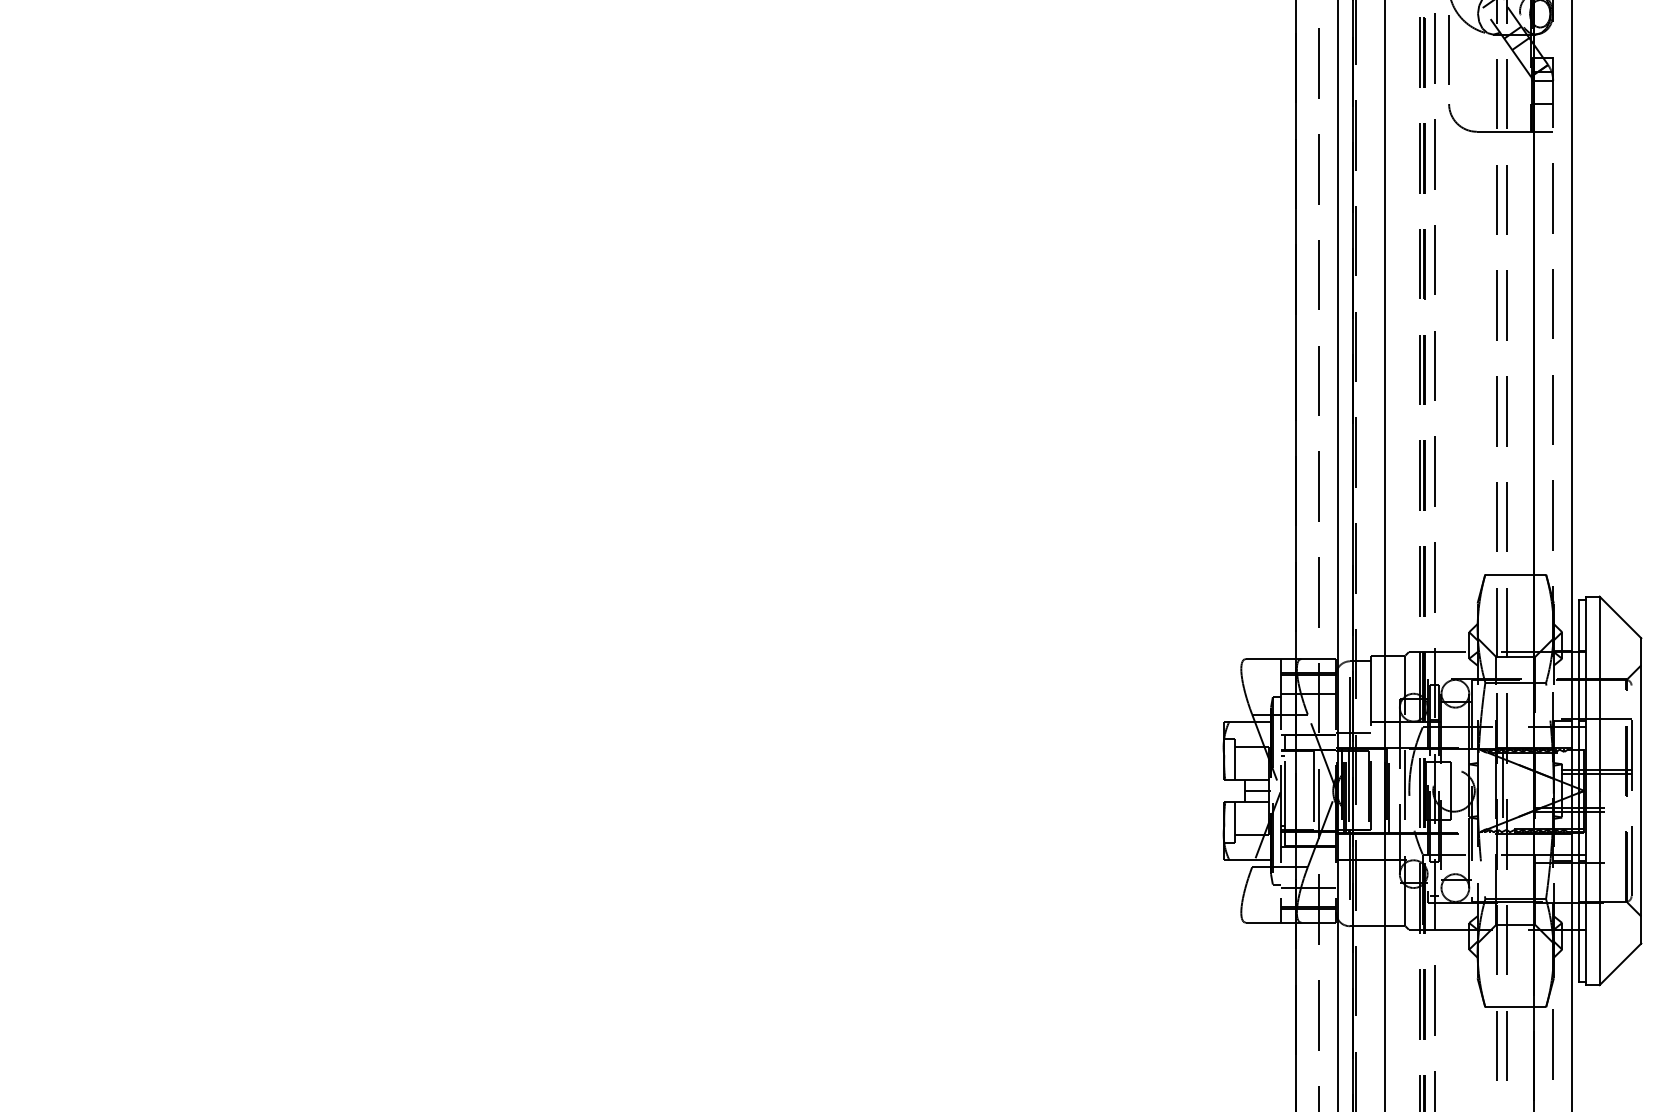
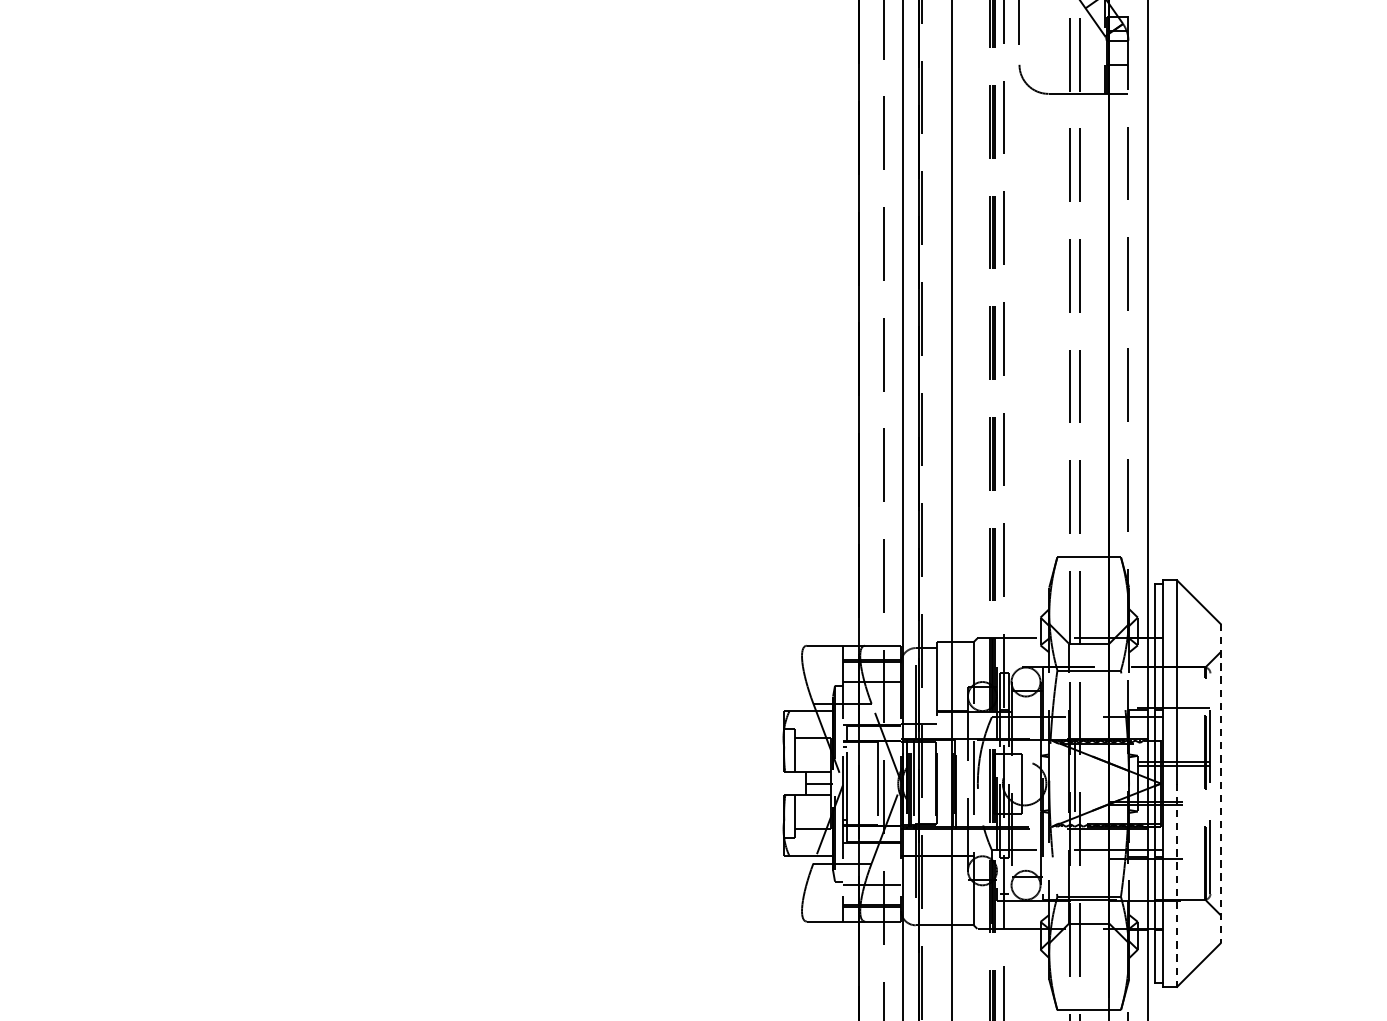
line: (1641, 790) -> (1220, 783), solid -> dashed
line: (1599, 888) -> (1176, 885), solid -> dashed

